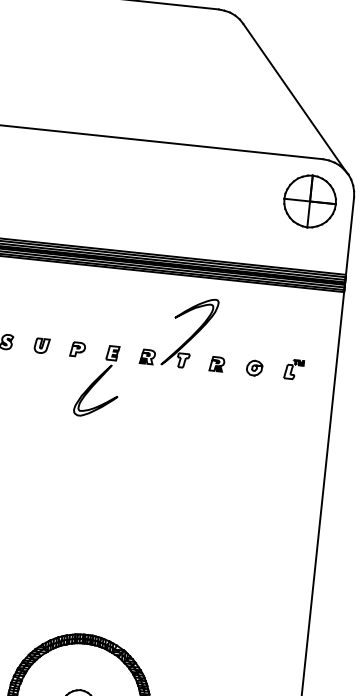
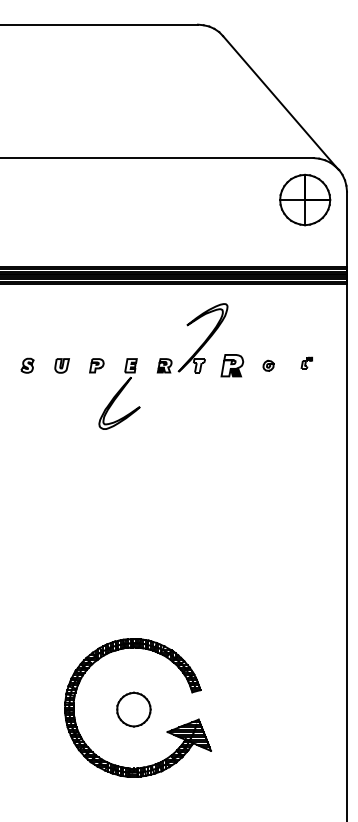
part: (216, 363) -> (231, 365), size x1.6
part: (254, 367) -> (268, 365), size x0.7
part: (293, 369) -> (306, 363), size x0.6

